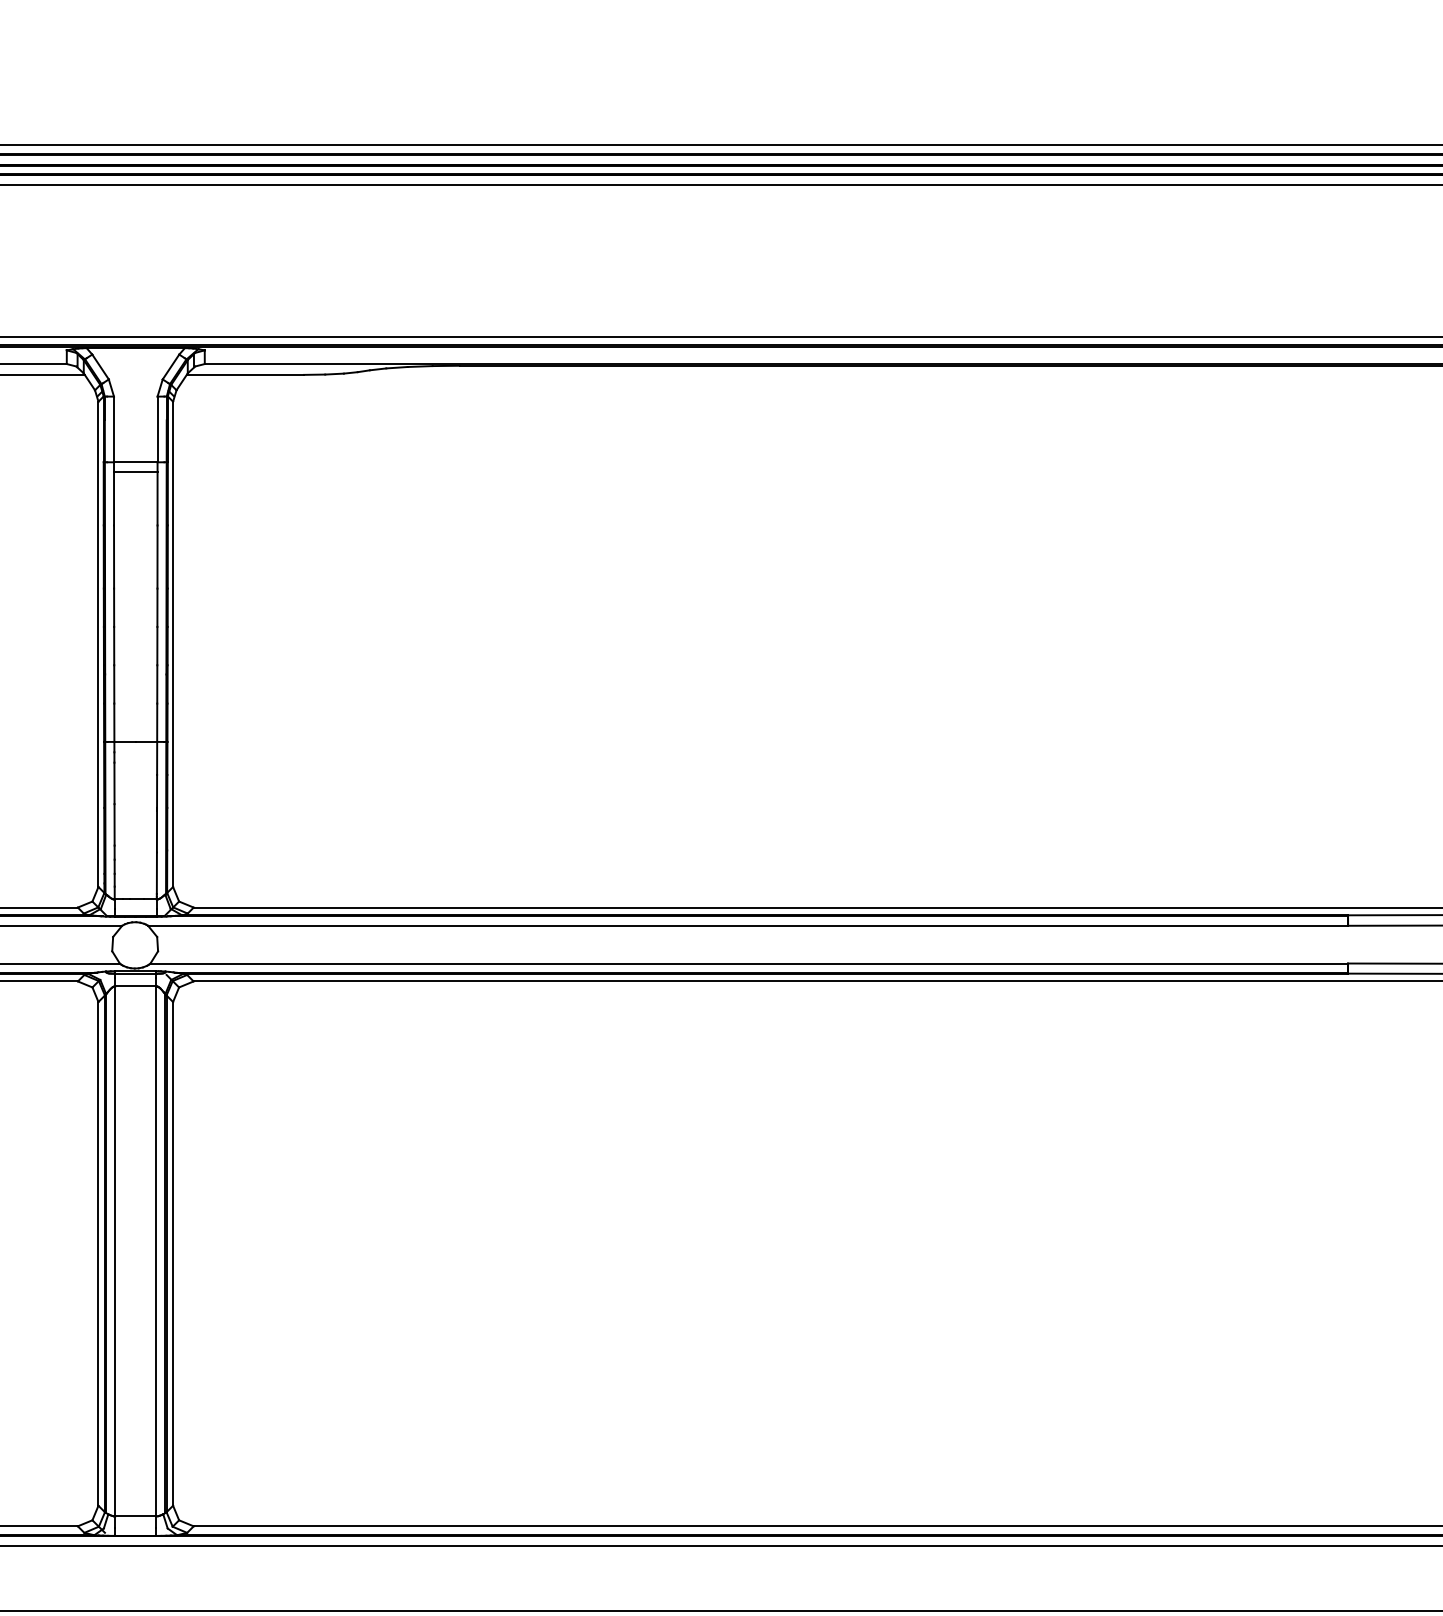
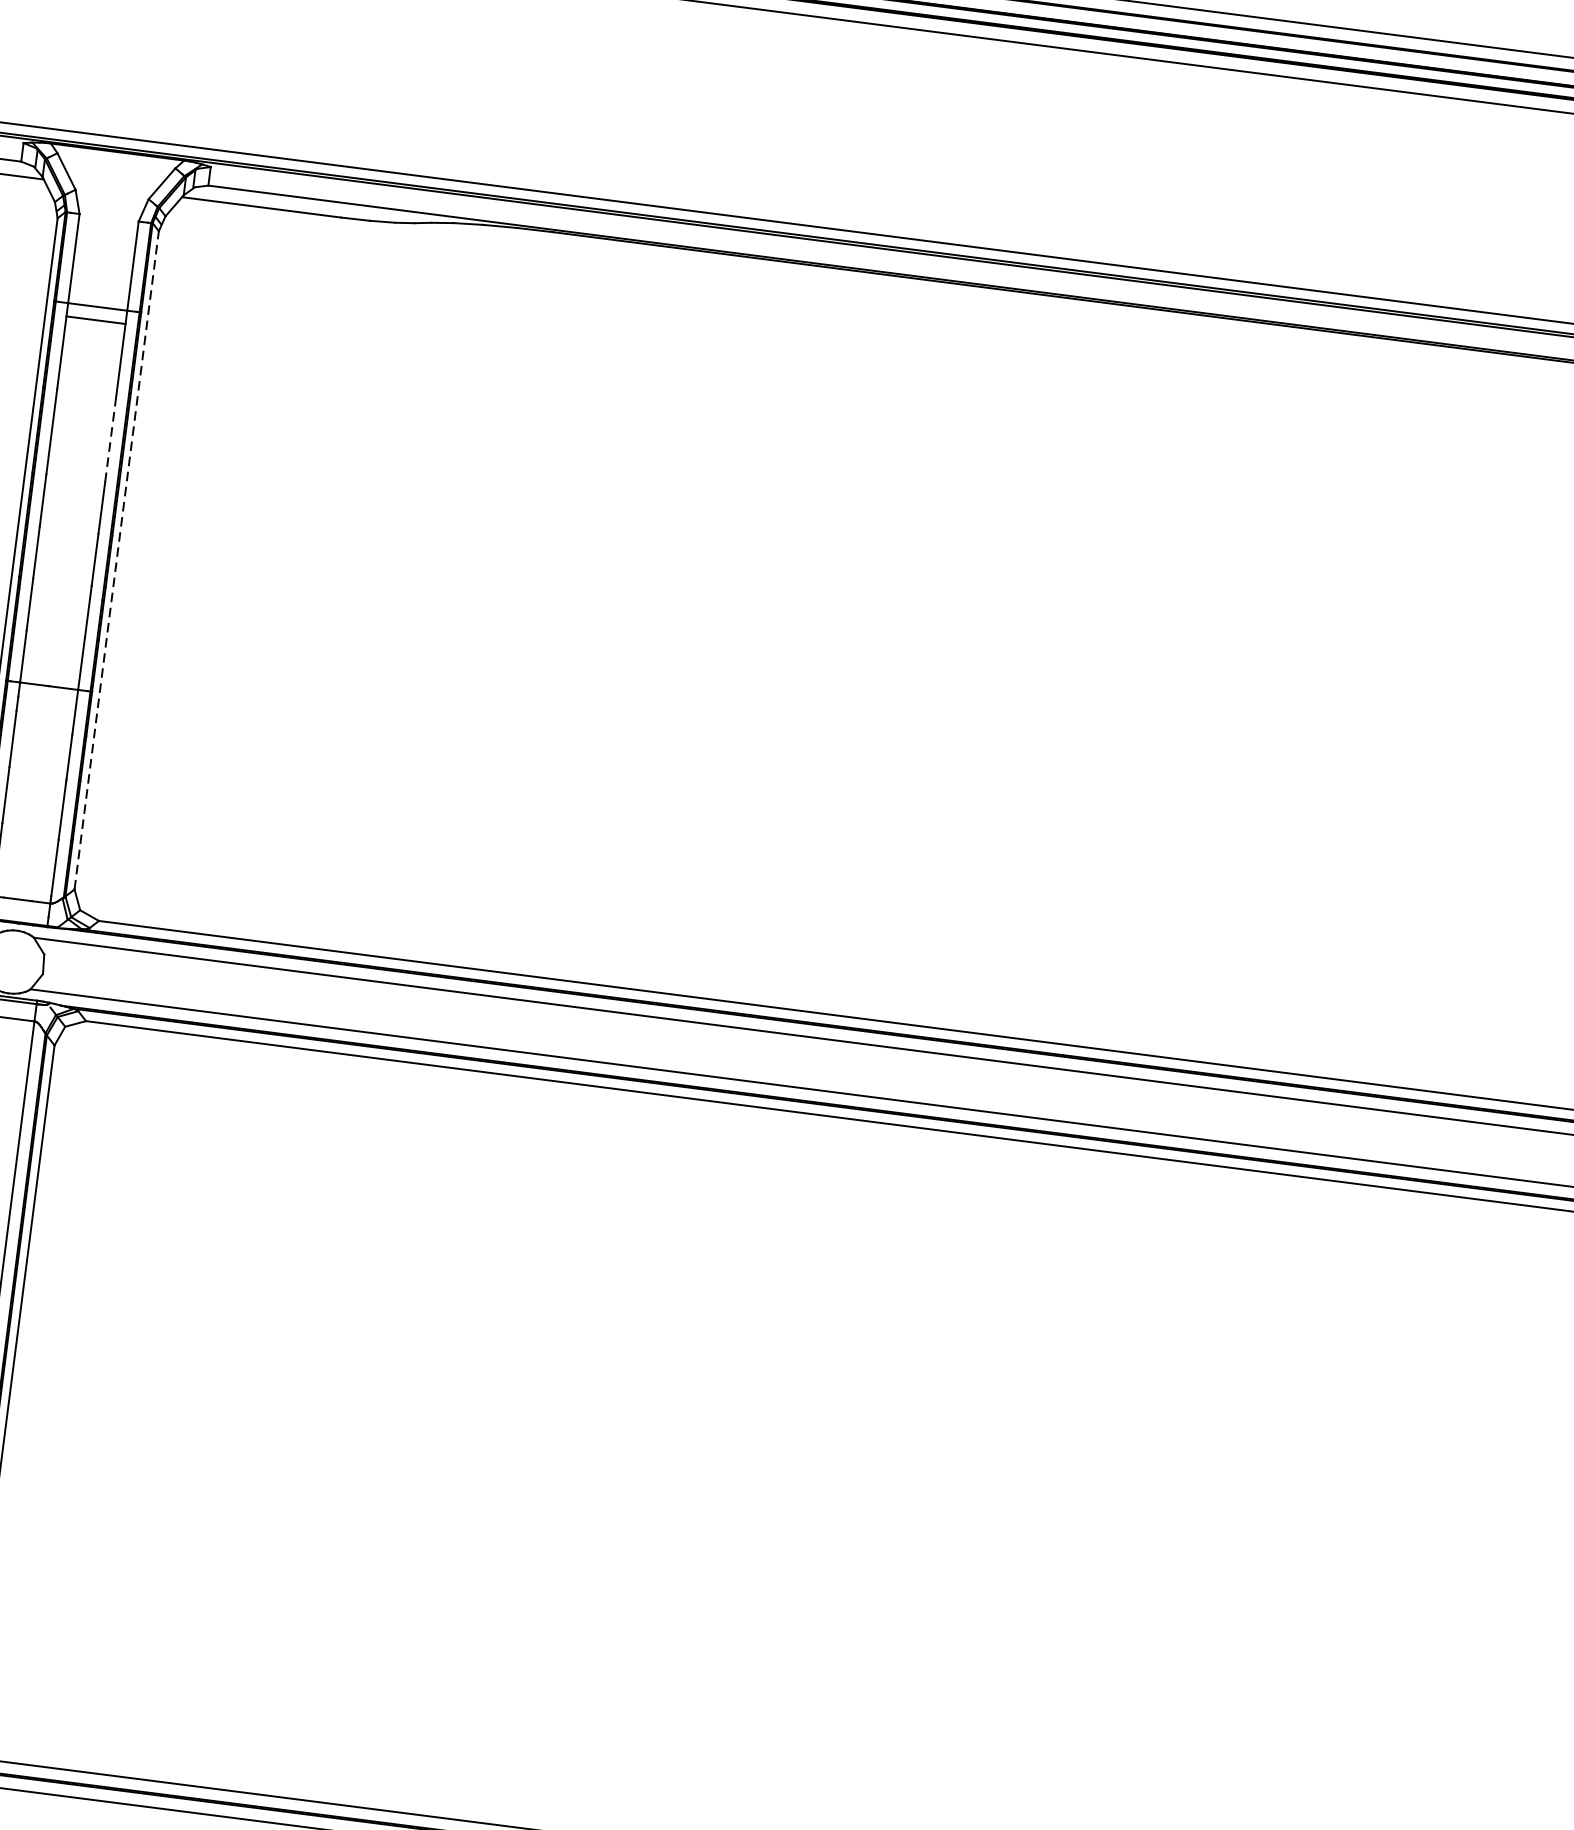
line: (157, 557) -> (110, 439), solid -> dashed
line: (173, 644) -> (117, 560), solid -> dashed

